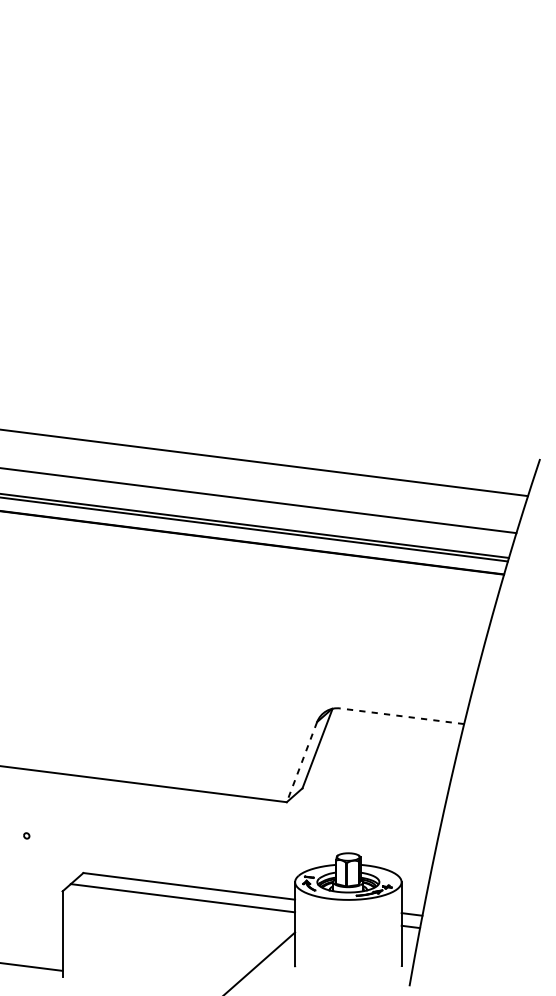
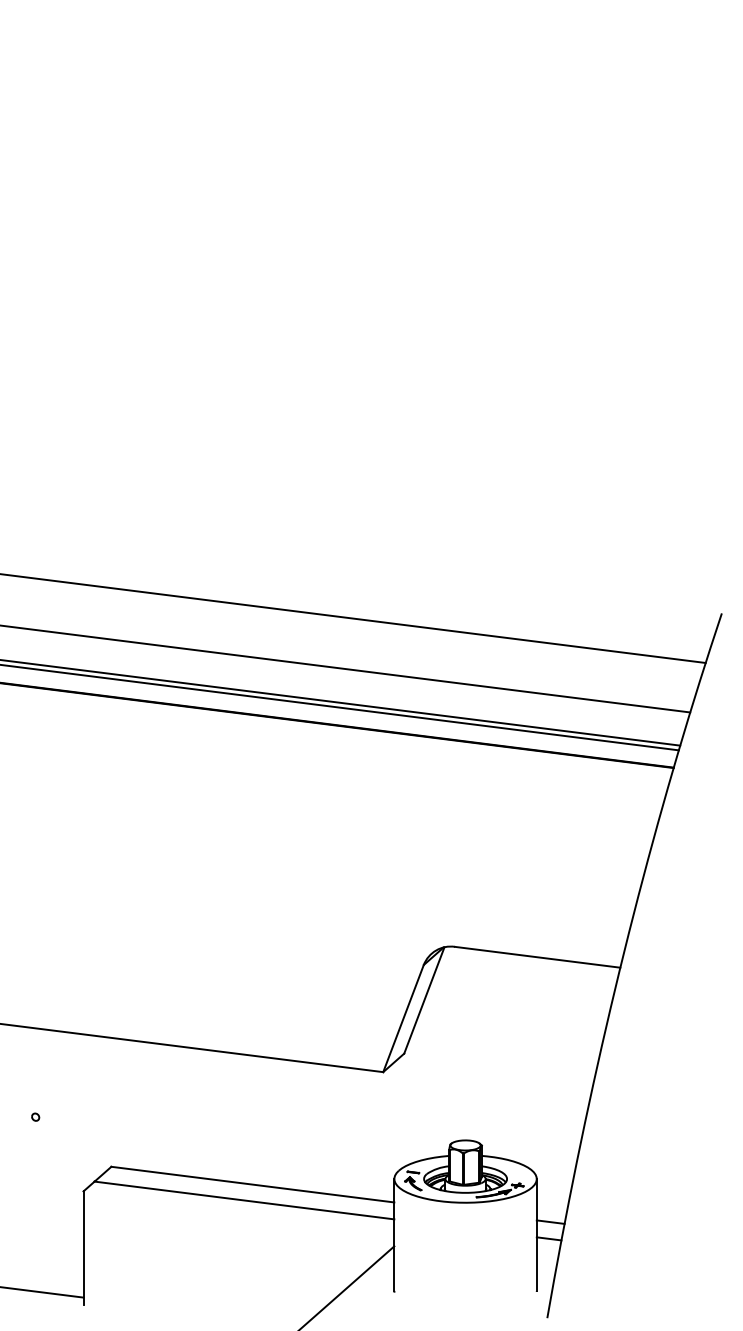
line: (402, 716) -> (537, 957), dashed -> solid
line: (301, 762) -> (403, 1019), dashed -> solid

